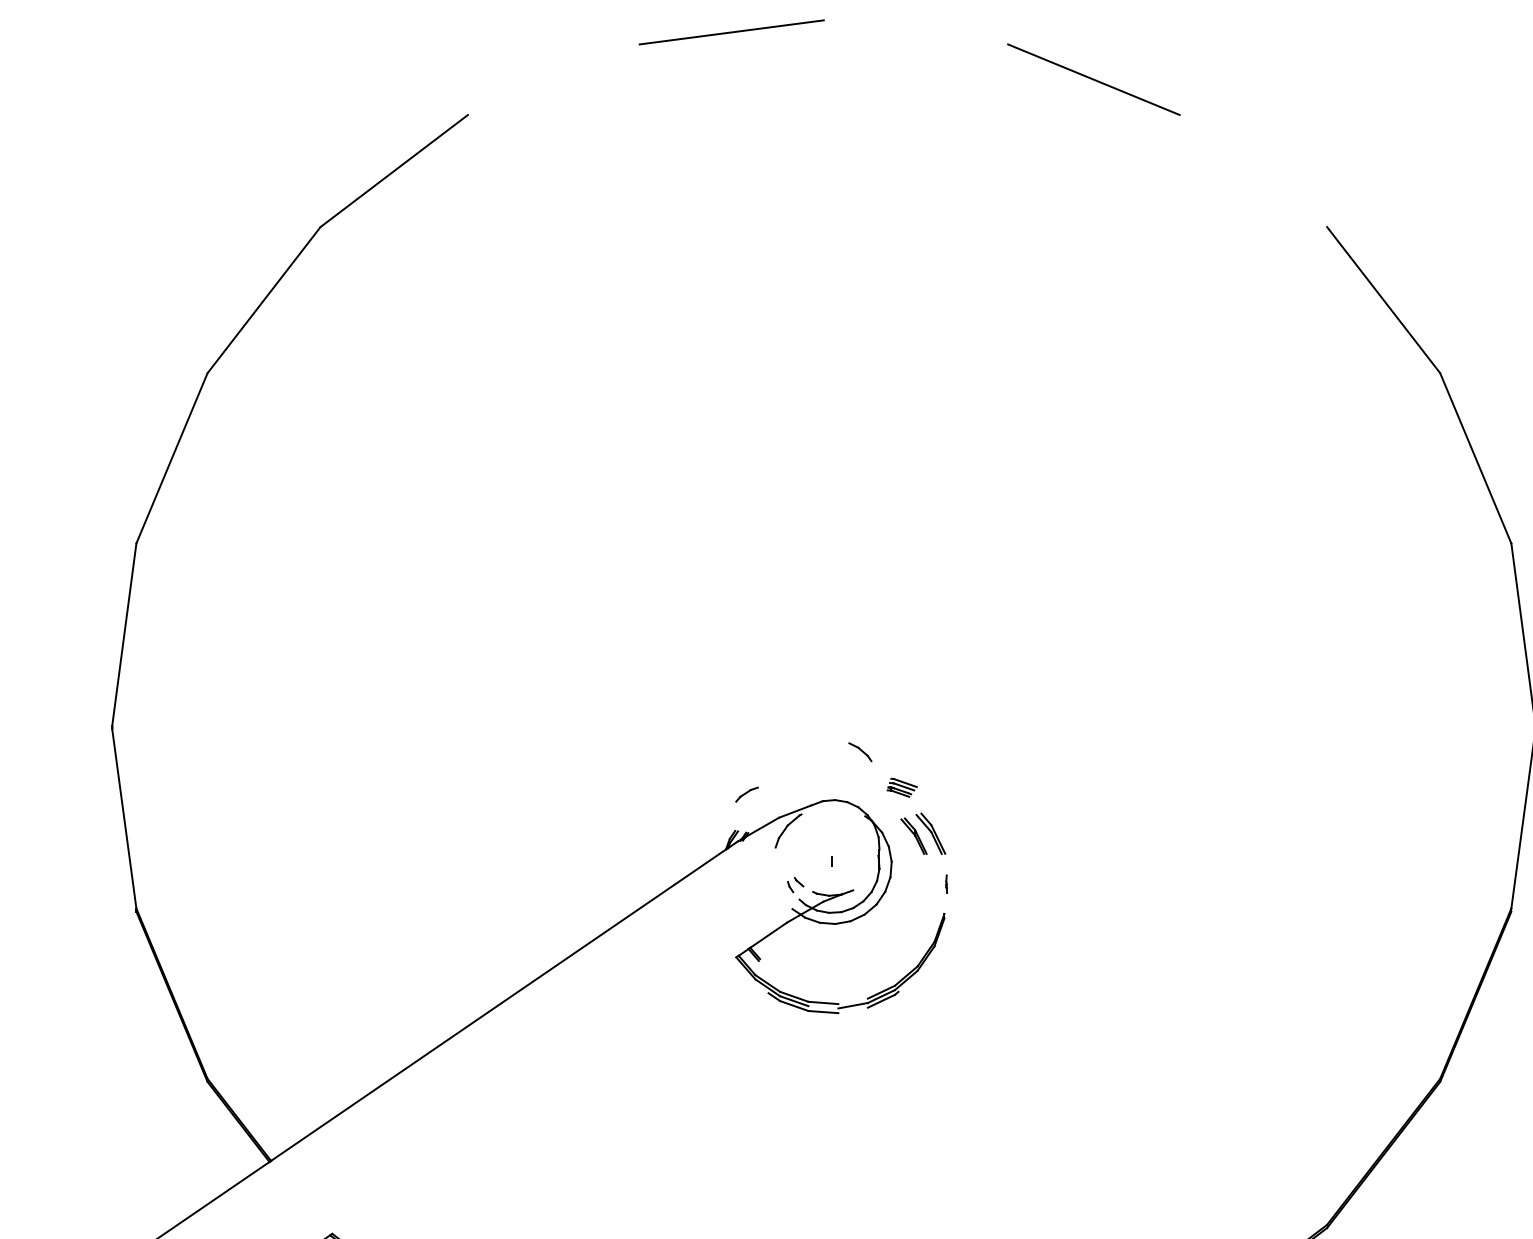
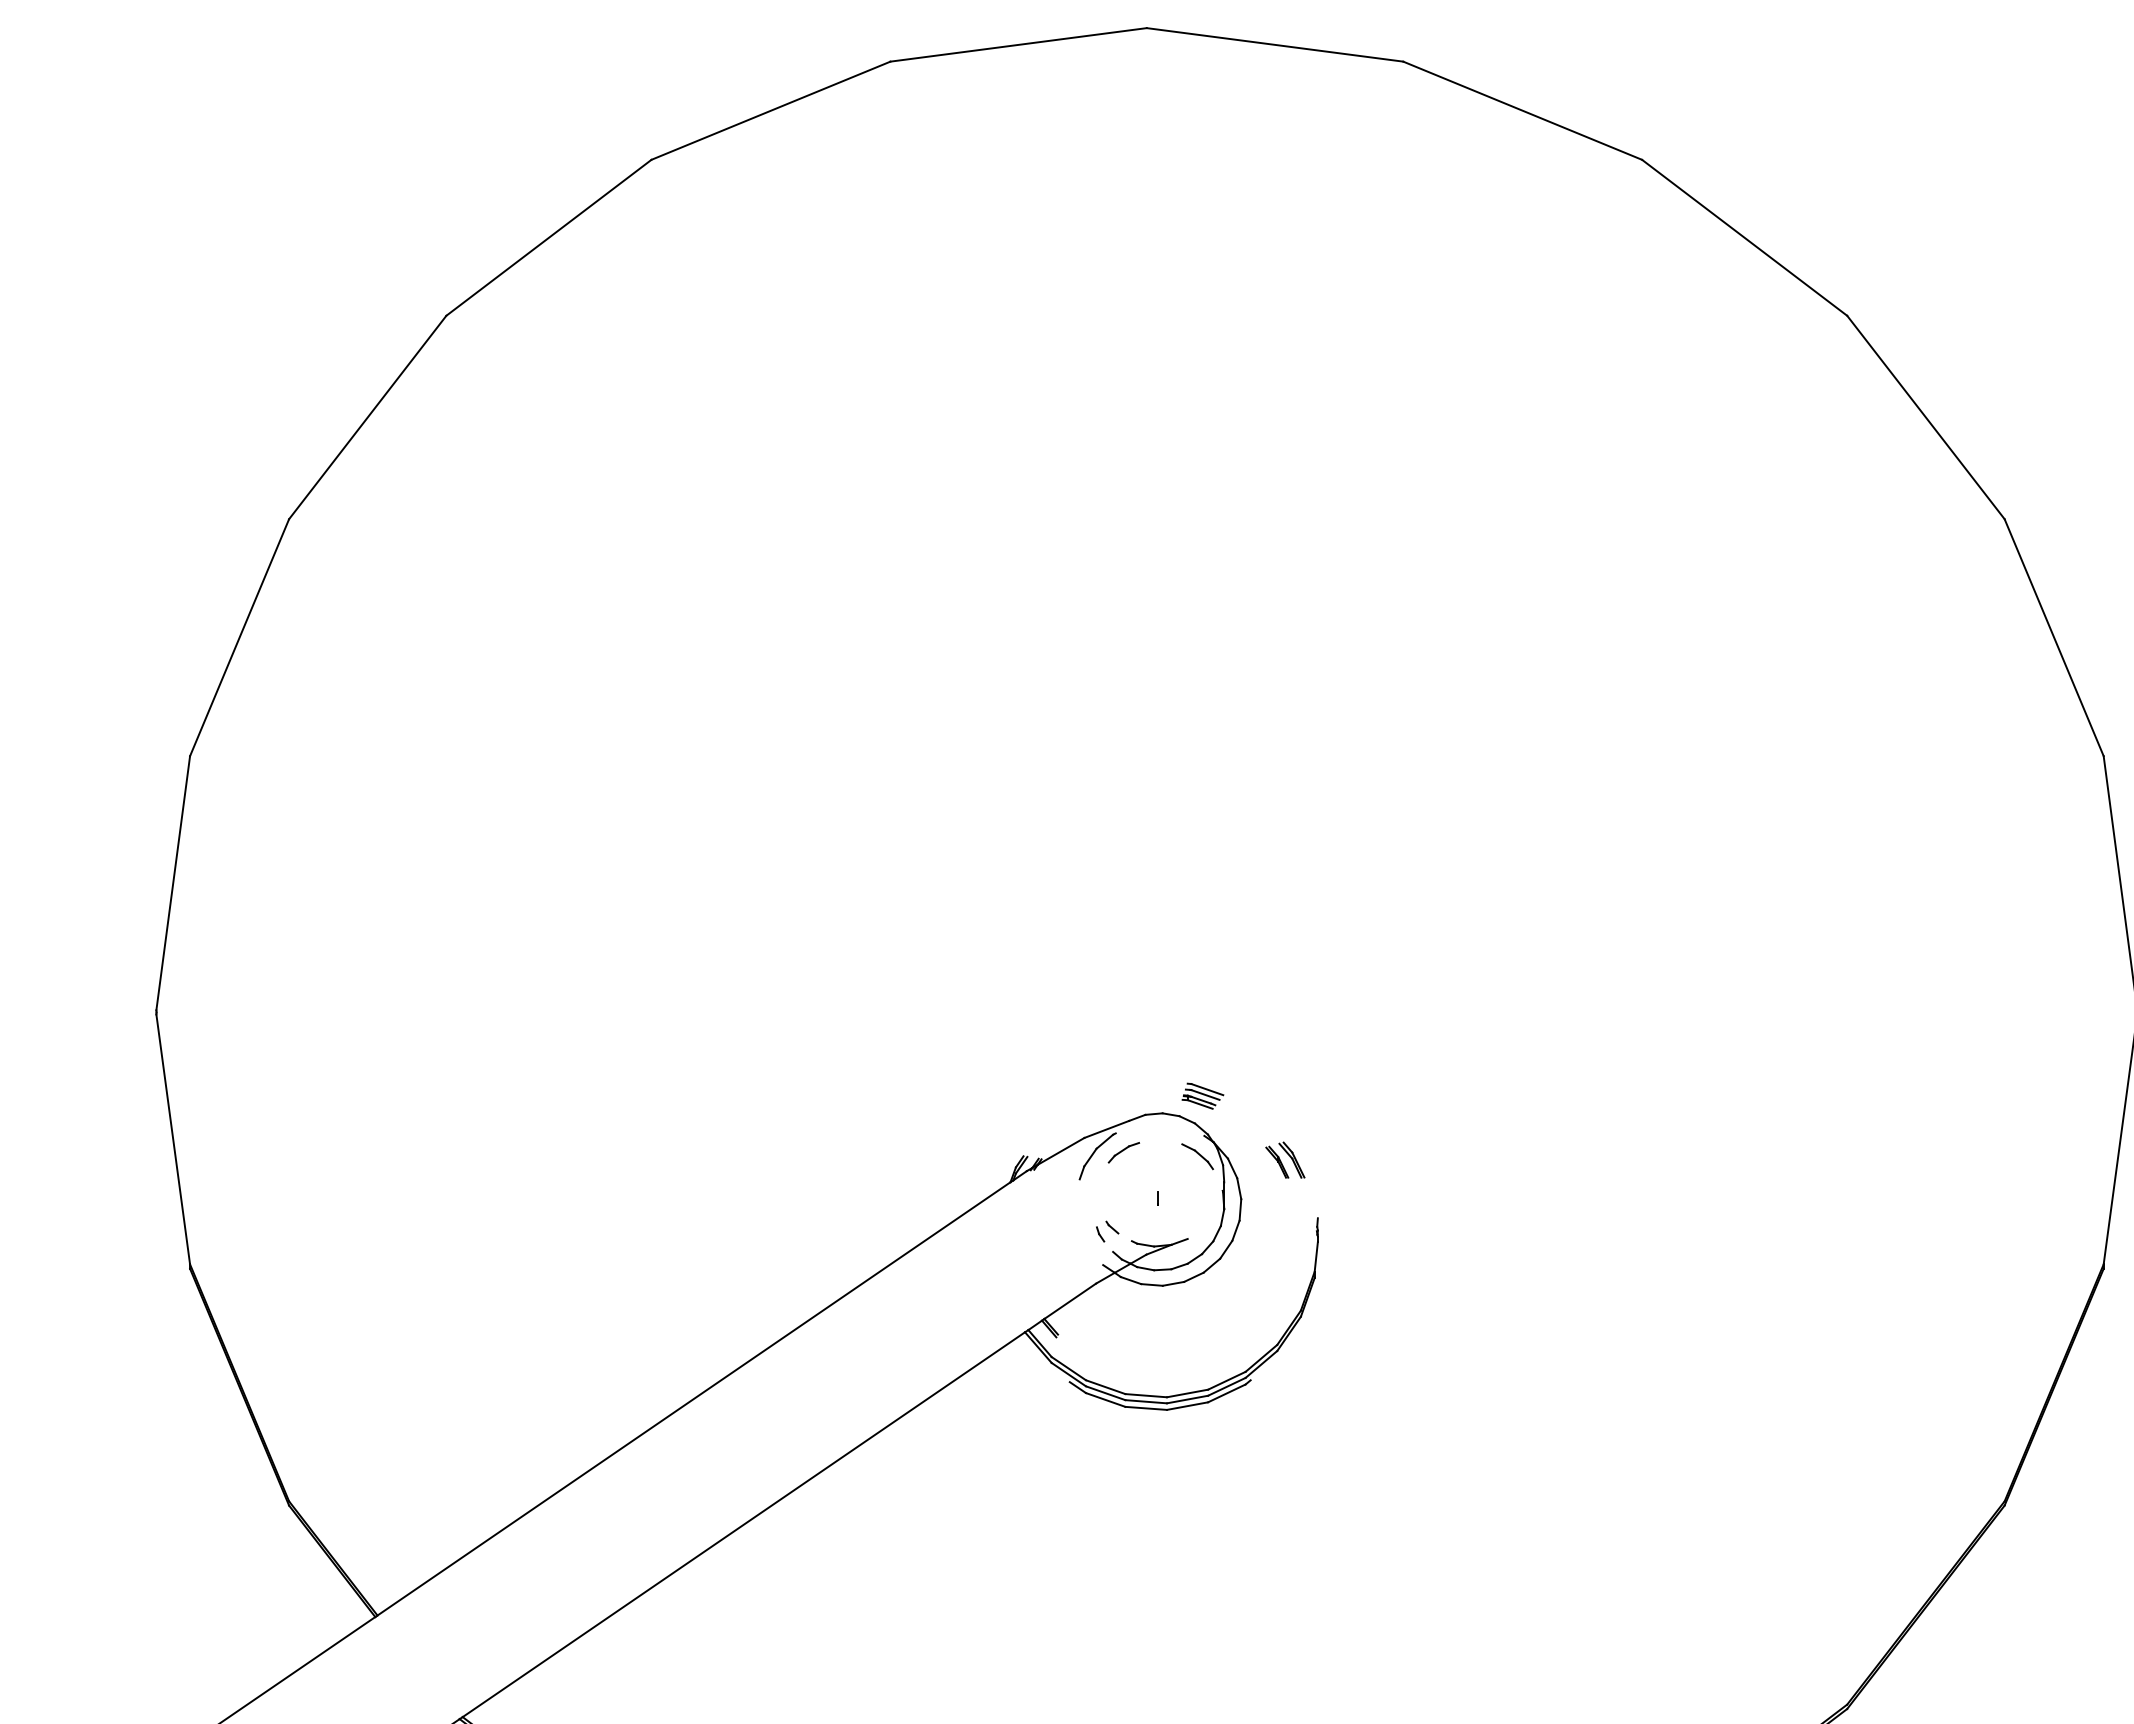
line: (915, 32) -> (1274, 44), added
line: (553, 79) -> (770, 110), added
line: (1253, 170) -> (1744, 237), added
part: (860, 752) -> (1197, 1156), moved
part: (901, 787) -> (1202, 1095), moved
part: (746, 794) -> (1123, 1152), moved
part: (923, 833) -> (1285, 1159), size x0.62
line: (945, 902) -> (1315, 1256), added
line: (853, 1001) -> (1187, 1393), added
line: (823, 1007) -> (1146, 1401), added
line: (853, 1010) -> (1187, 1405), added
line: (534, 1095) -> (743, 1524), added

